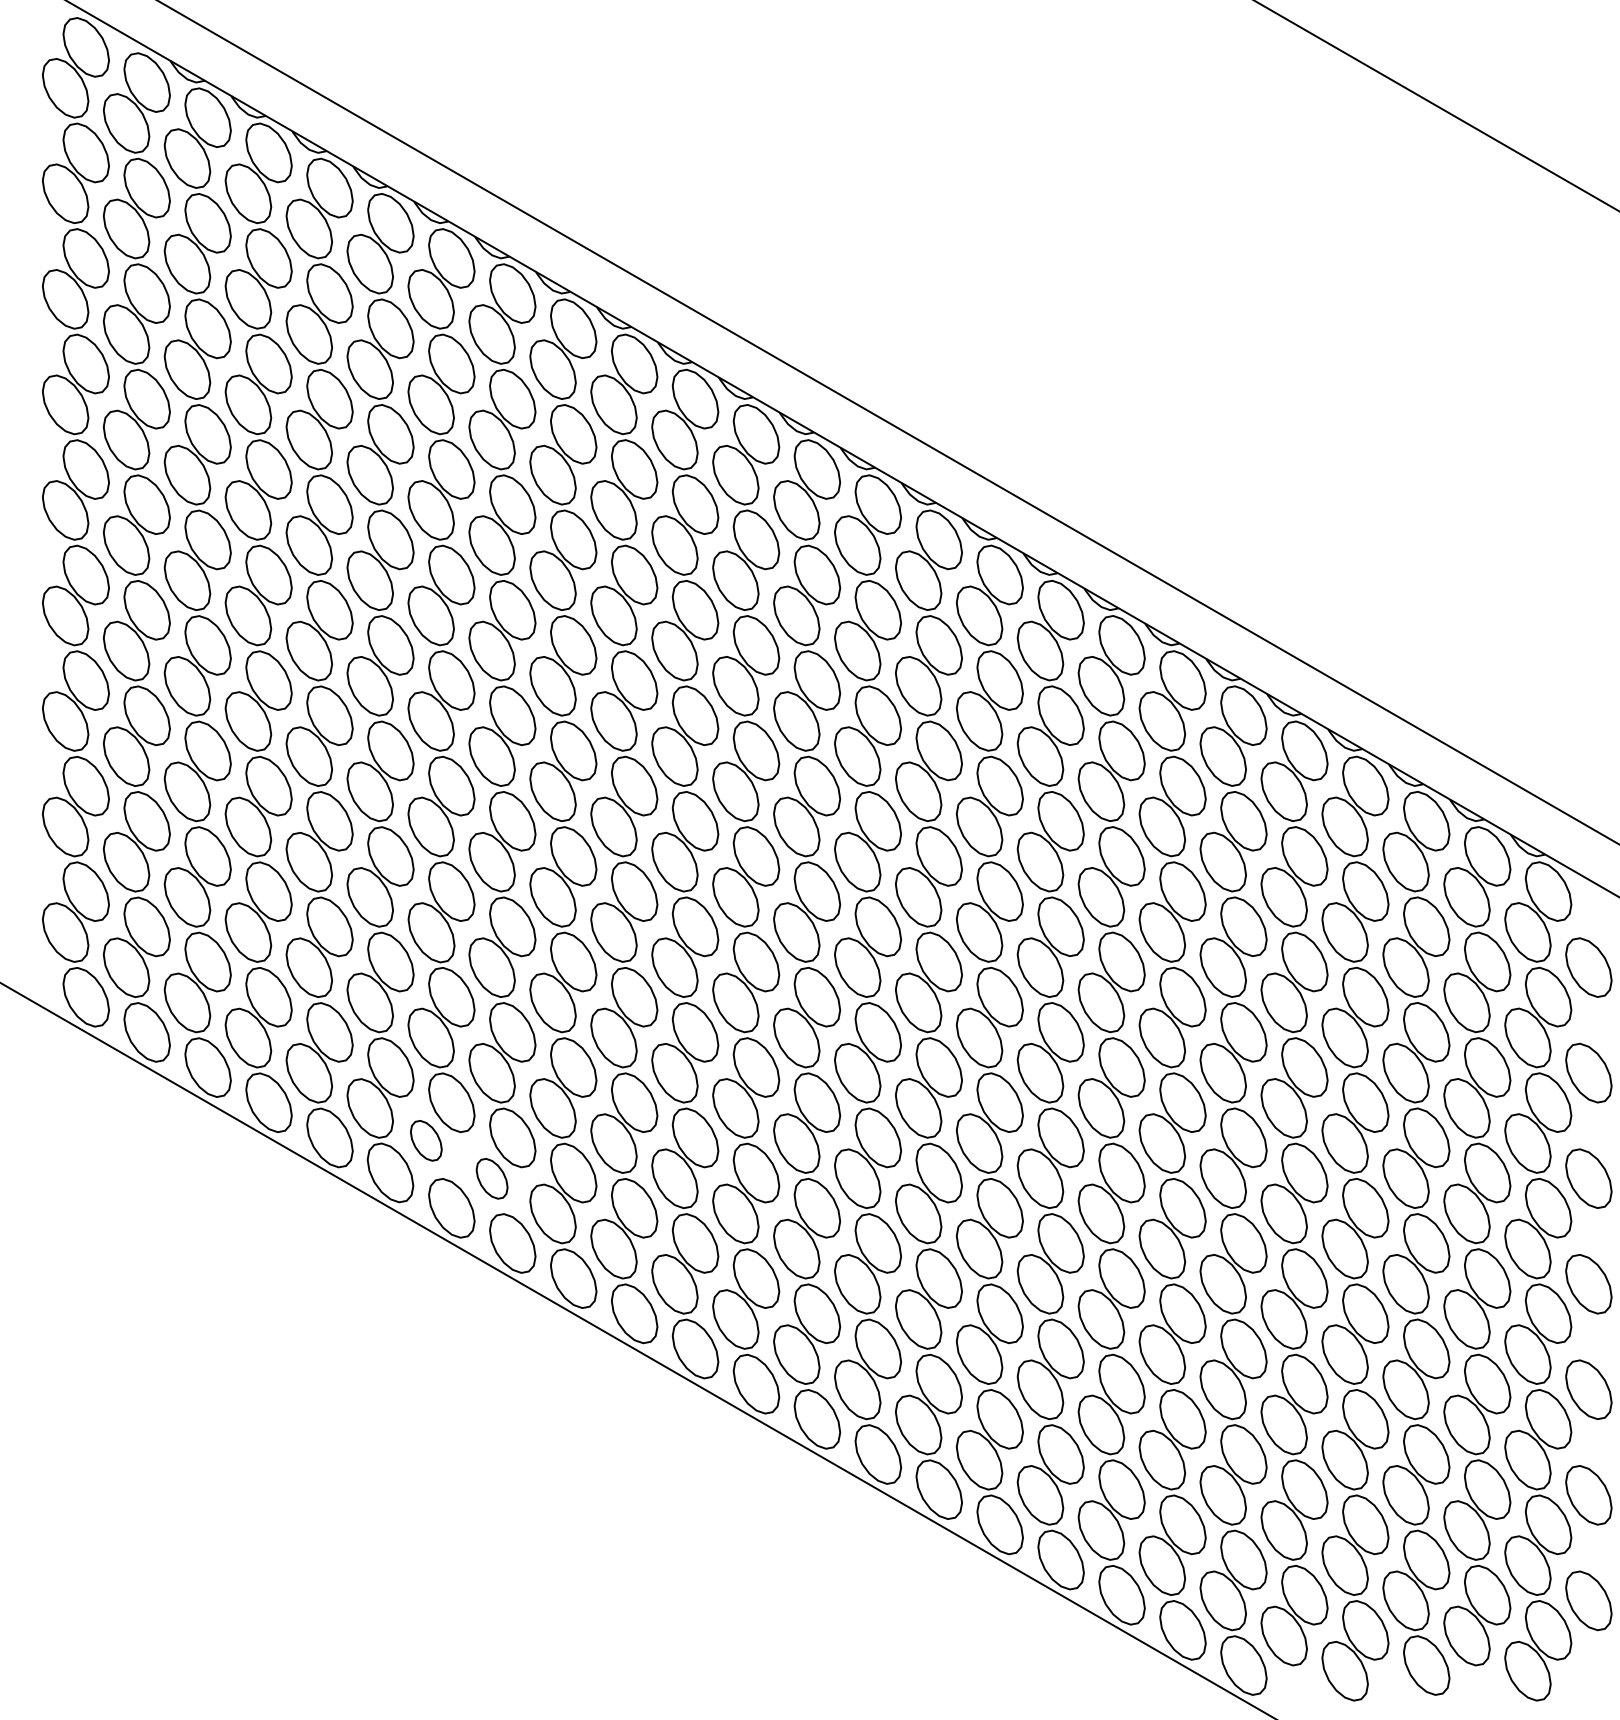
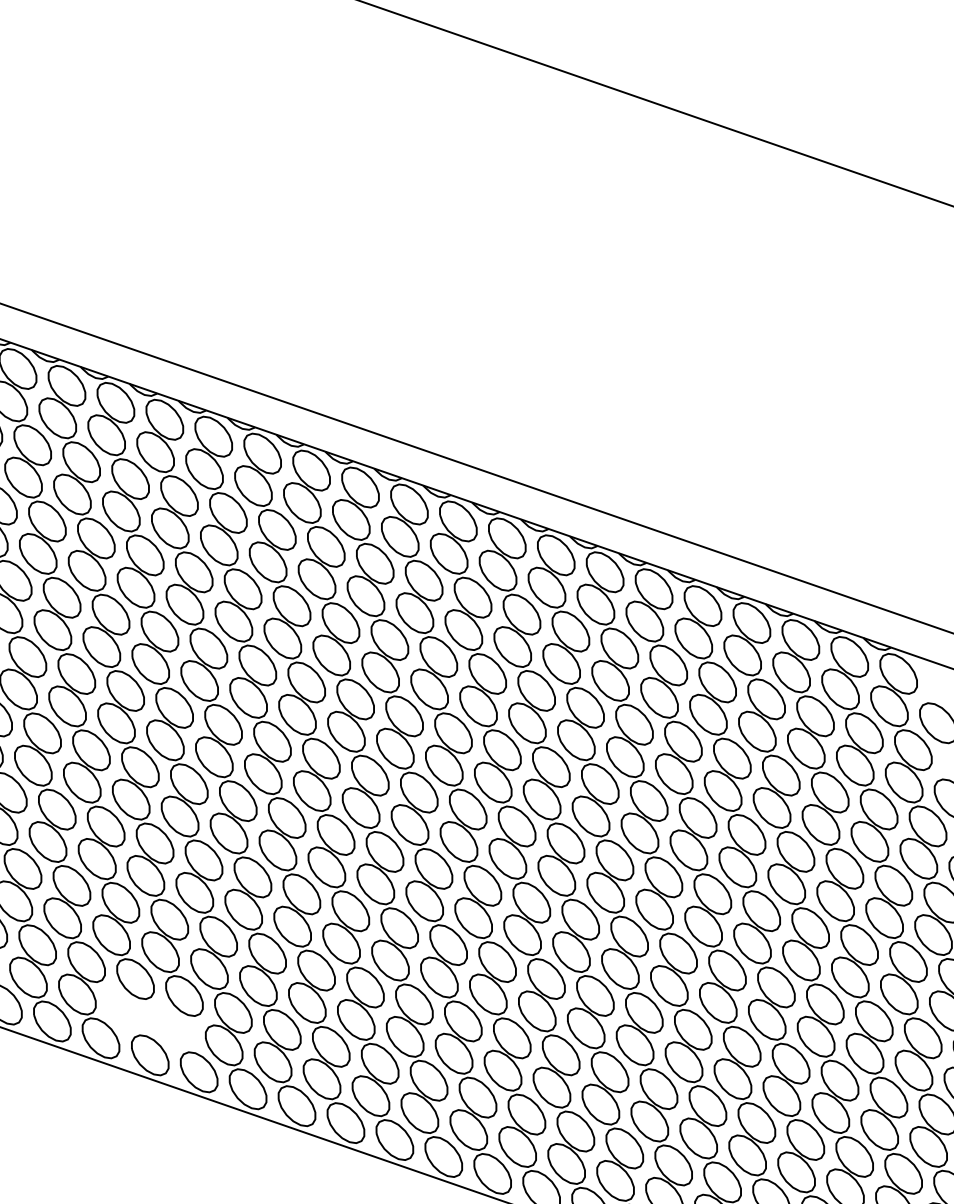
part: (426, 1140) -> (122, 1009), removed
part: (491, 1178) -> (174, 1028), removed

